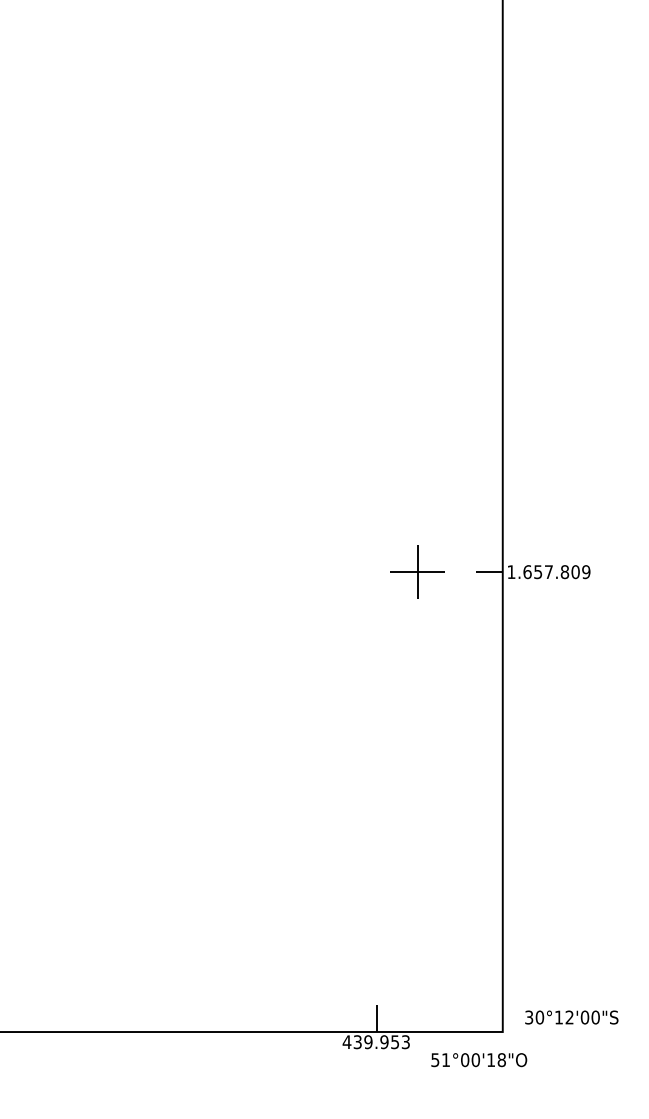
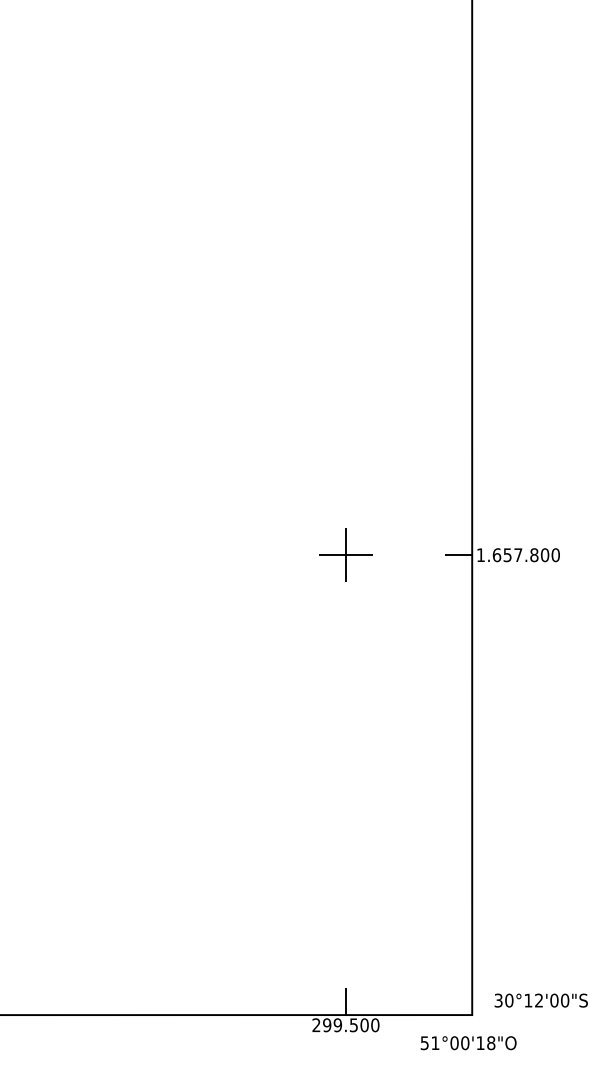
part: (417, 571) -> (345, 554), moved
text: (586, 572) -> (555, 555), 1.657.809 -> 1.657.800
text: (376, 1042) -> (345, 1025), 439.953 -> 299.500
text: (479, 1060) -> (468, 1043), moved

